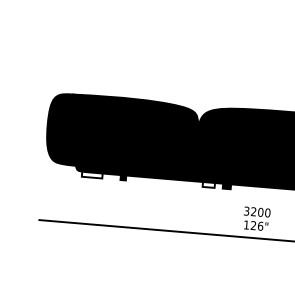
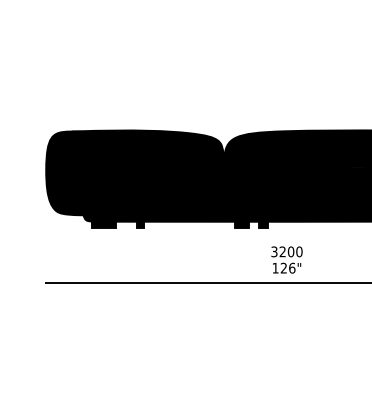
fill: (92, 175) -> (103, 224), added
fill: (209, 184) -> (242, 224), added
text: (256, 218) -> (286, 259), moved

